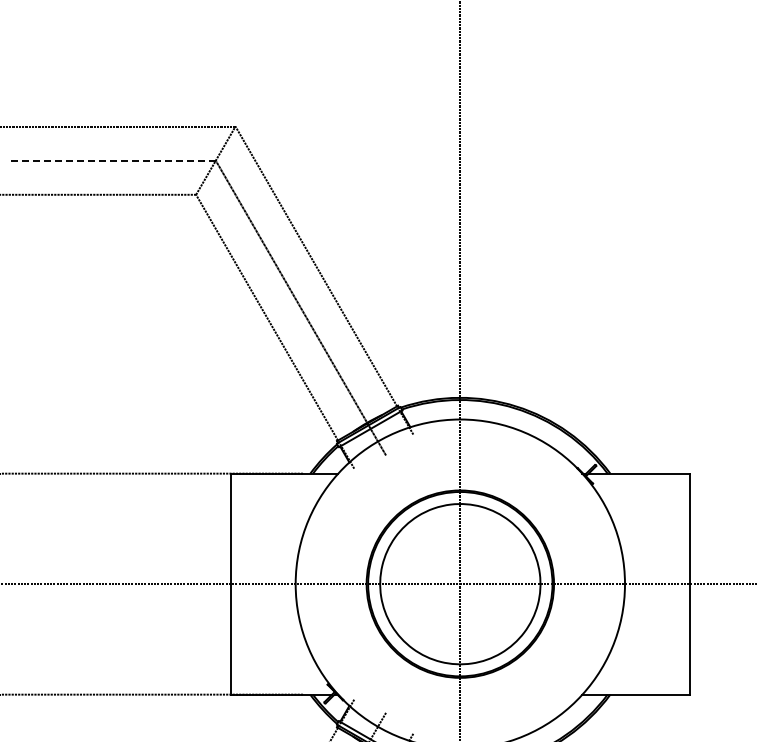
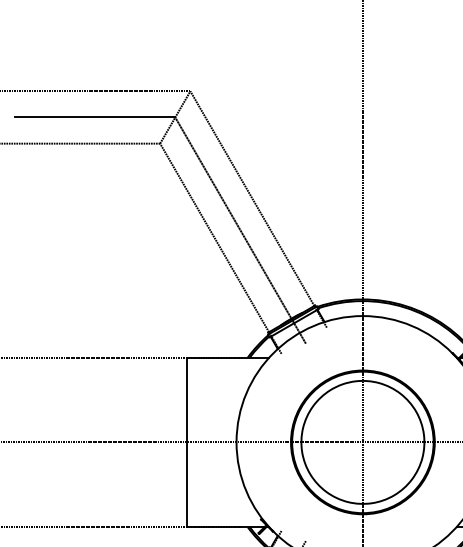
line: (110, 160) -> (94, 117), dashed -> solid

